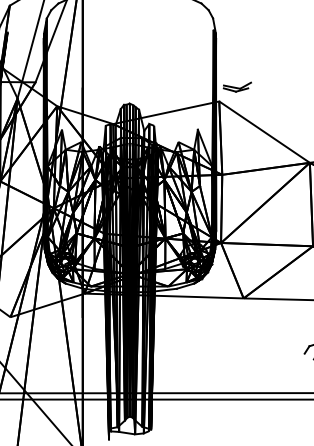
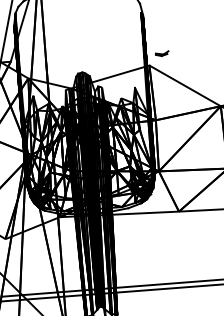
part: (237, 87) -> (162, 54), size x0.62

